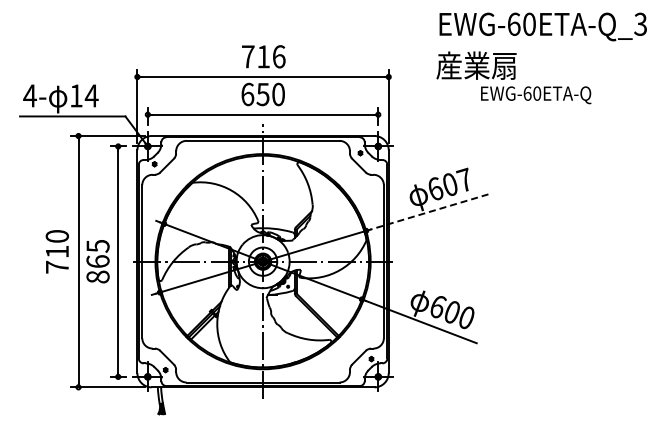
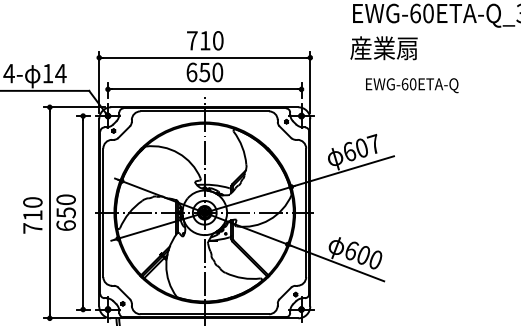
text: (278, 56) -> (217, 40), 716 -> 710
text: (536, 95) -> (412, 85), moved
line: (429, 212) -> (344, 171), dashed -> solid
text: (56, 251) -> (32, 215), moved
text: (97, 261) -> (65, 212), 865 -> 650

